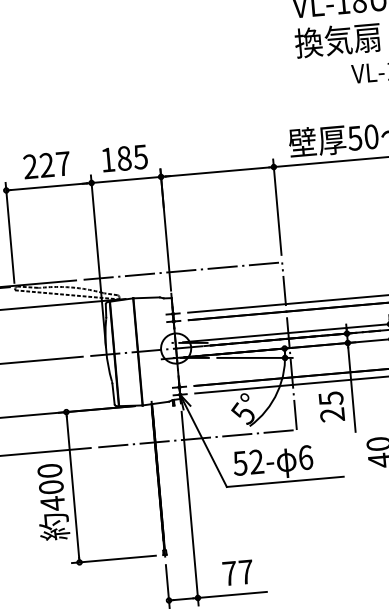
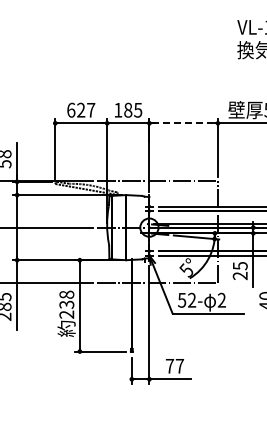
text: (30, 165) -> (71, 109), 227 -> 627
line: (217, 172) -> (183, 123), solid -> dashed
text: (305, 456) -> (221, 299), 6 -> 2
text: (50, 486) -> (66, 304), 400 -> 238

